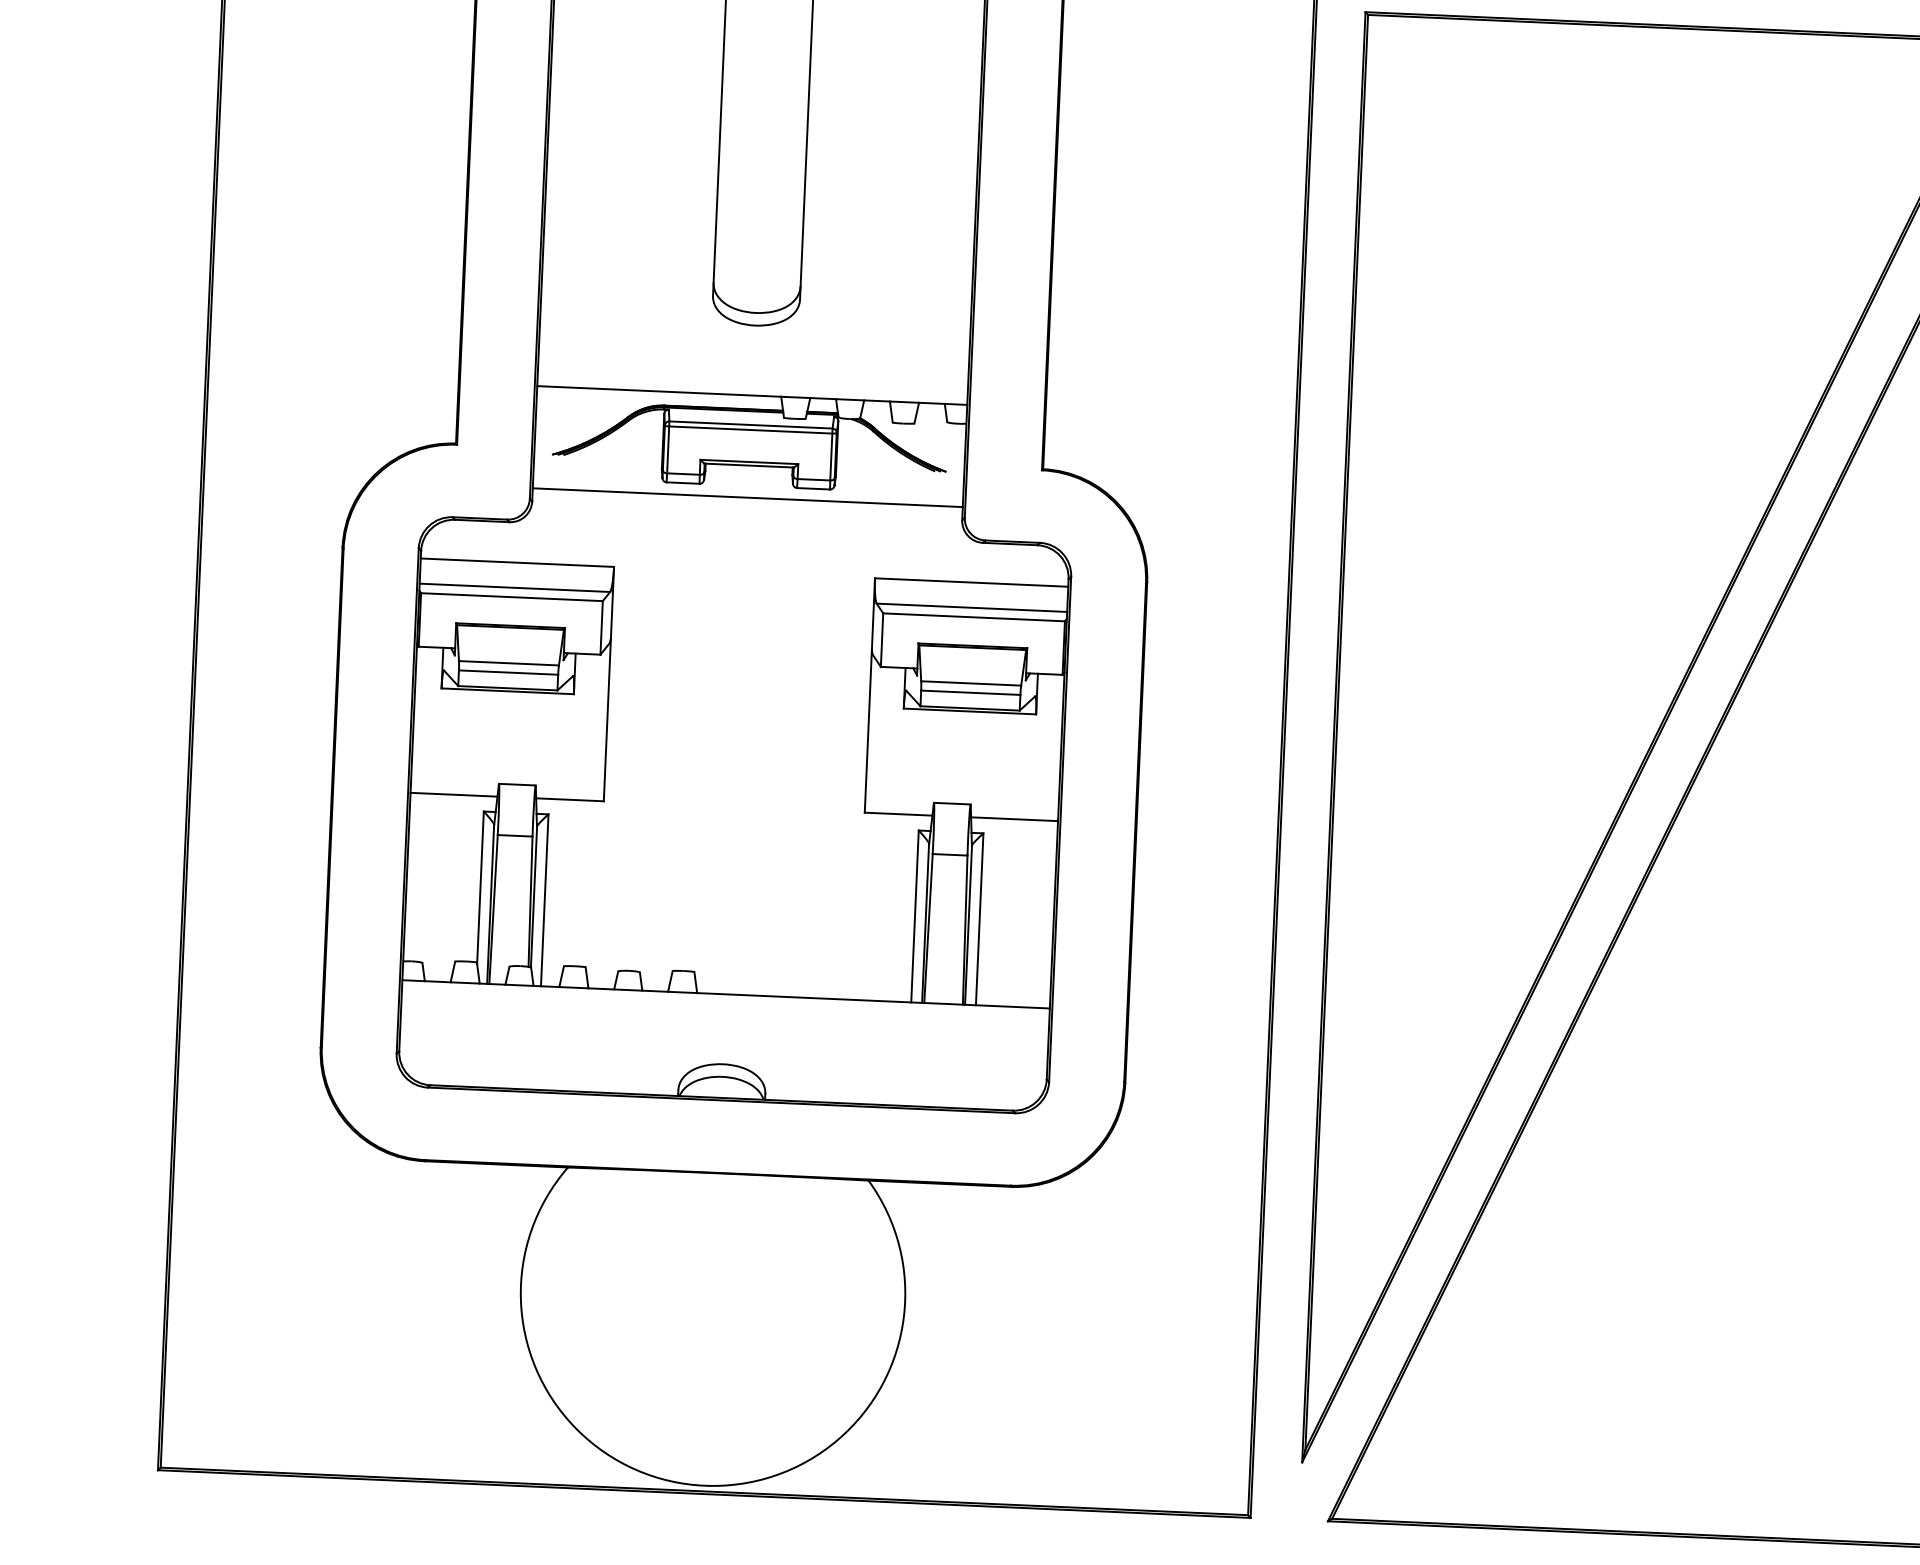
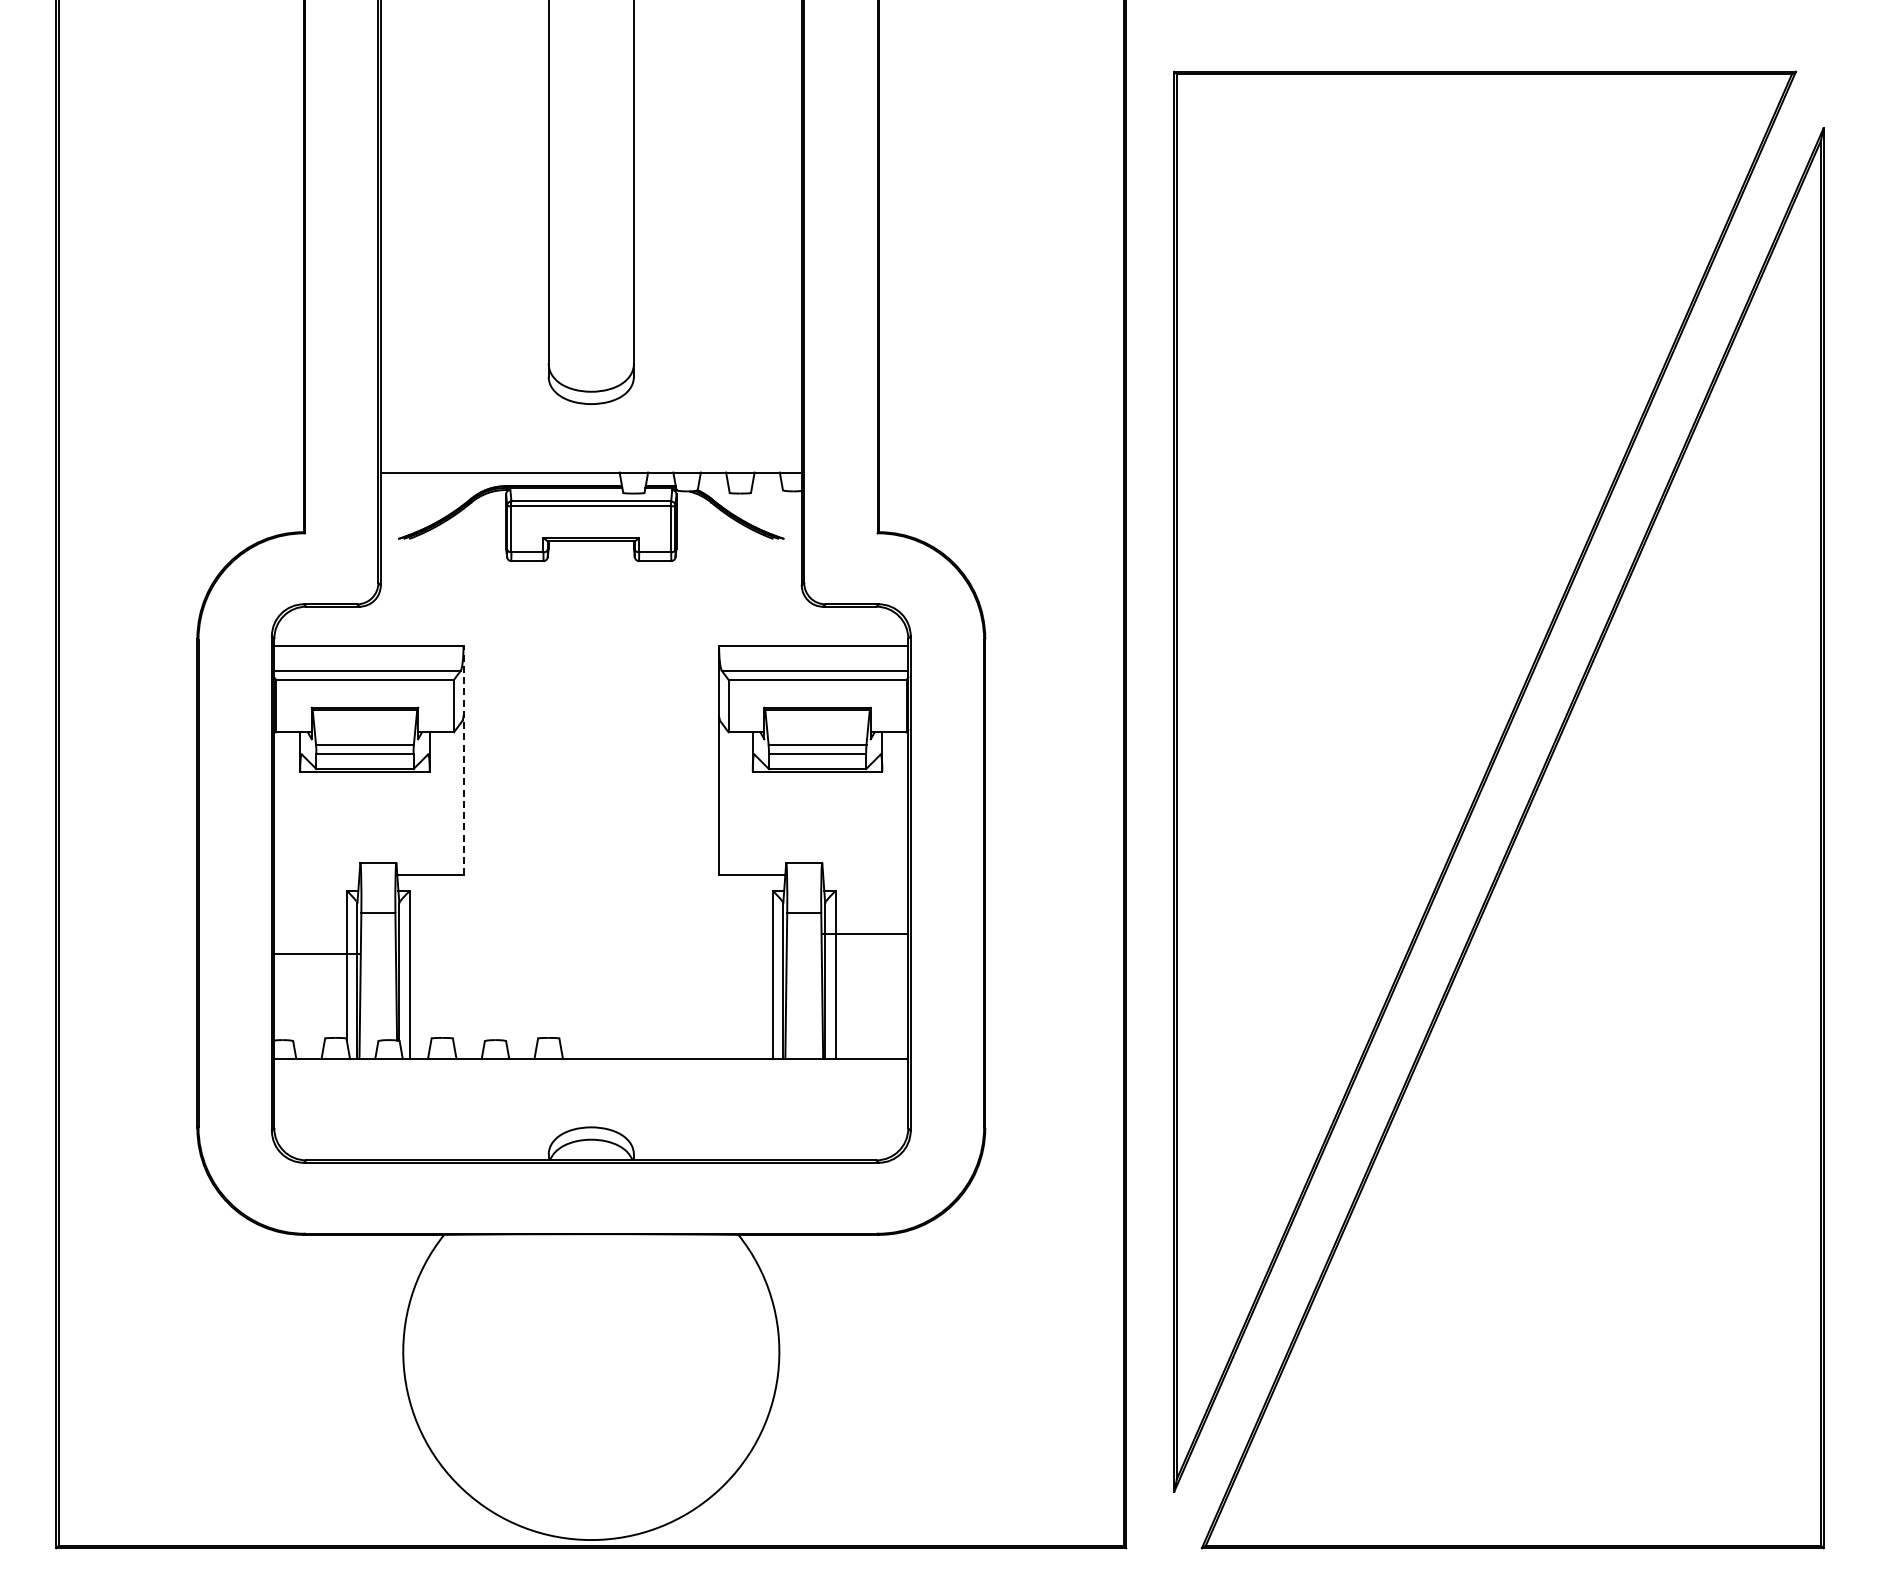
line: (746, 497) -> (590, 572), removed
line: (608, 683) -> (463, 760), solid -> dashed
line: (453, 794) -> (316, 954), moved
line: (1014, 819) -> (865, 934), moved

